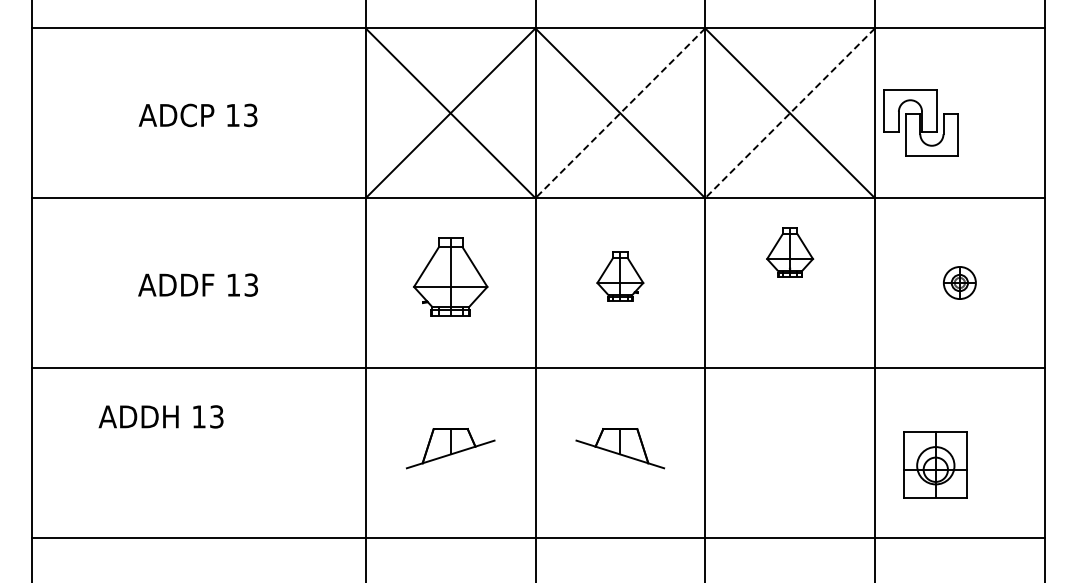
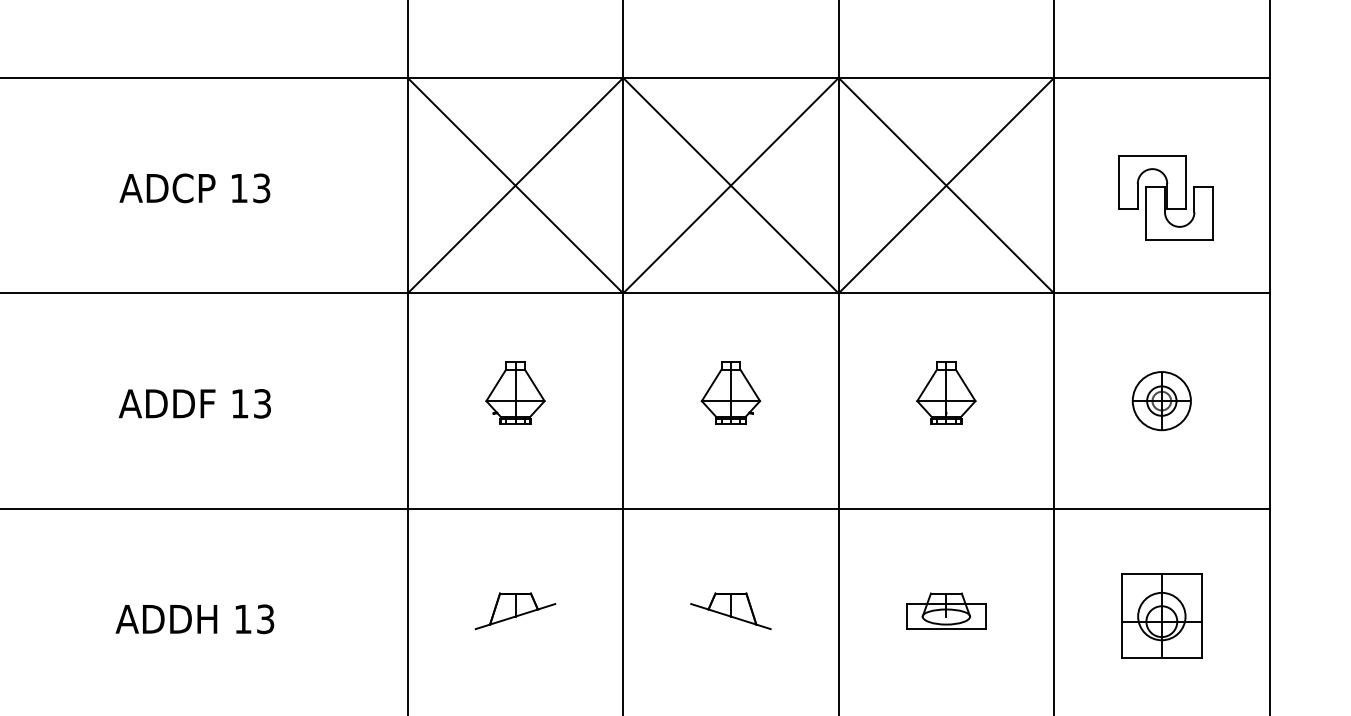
line: (620, 113) -> (731, 185), dashed -> solid
line: (789, 113) -> (945, 185), dashed -> solid
part: (920, 122) -> (1165, 197), moved
part: (790, 252) -> (946, 392), moved
part: (450, 276) -> (515, 392), size x0.62
part: (959, 282) -> (1161, 400), size x1.43
text: (160, 416) -> (194, 618), moved
part: (450, 448) -> (515, 611), size x0.71
part: (620, 448) -> (731, 611), size x0.71
part: (790, 448) -> (946, 611), added
part: (935, 464) -> (1161, 614), moved

